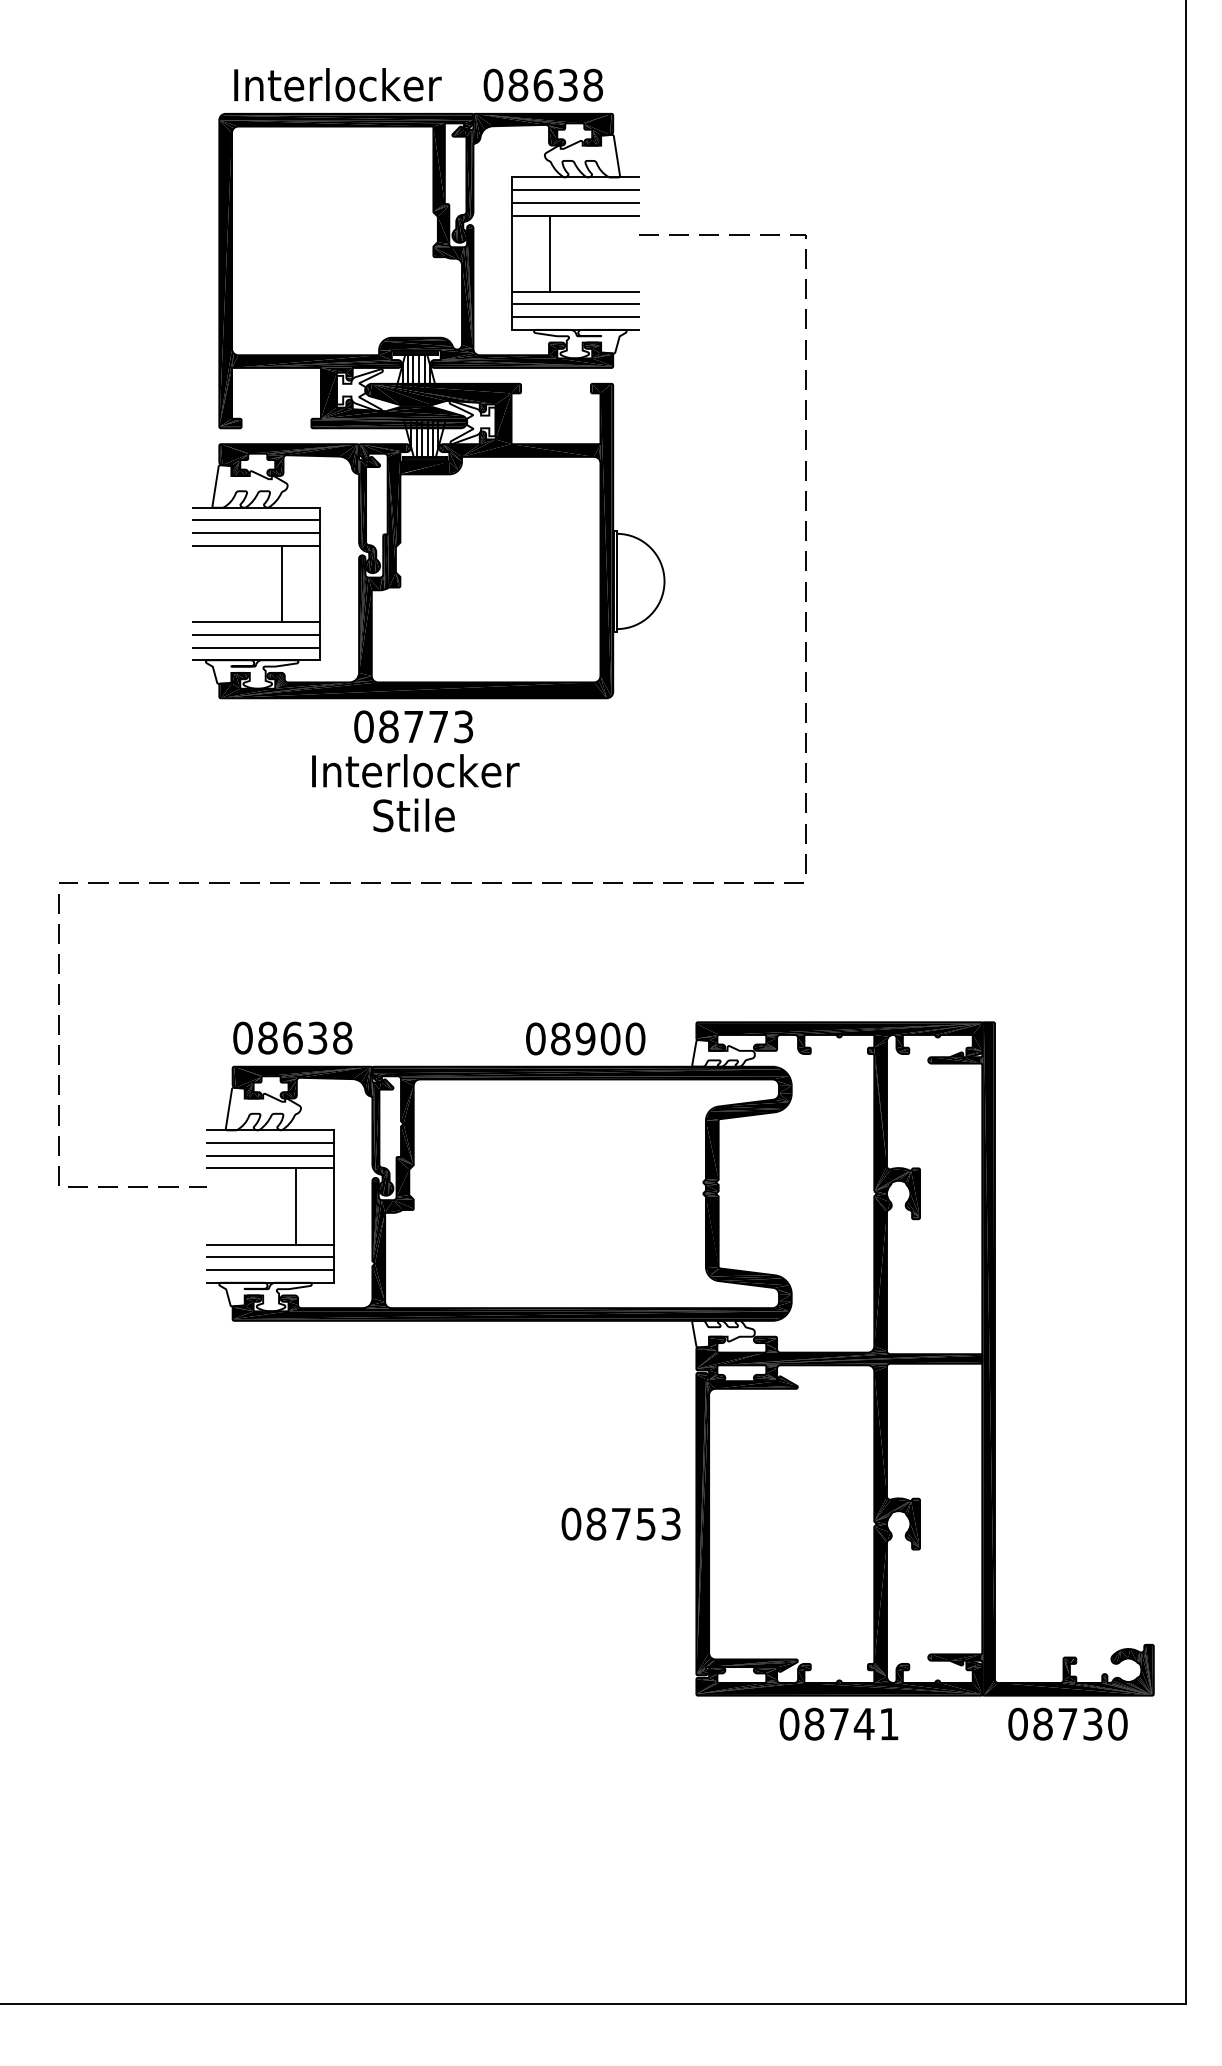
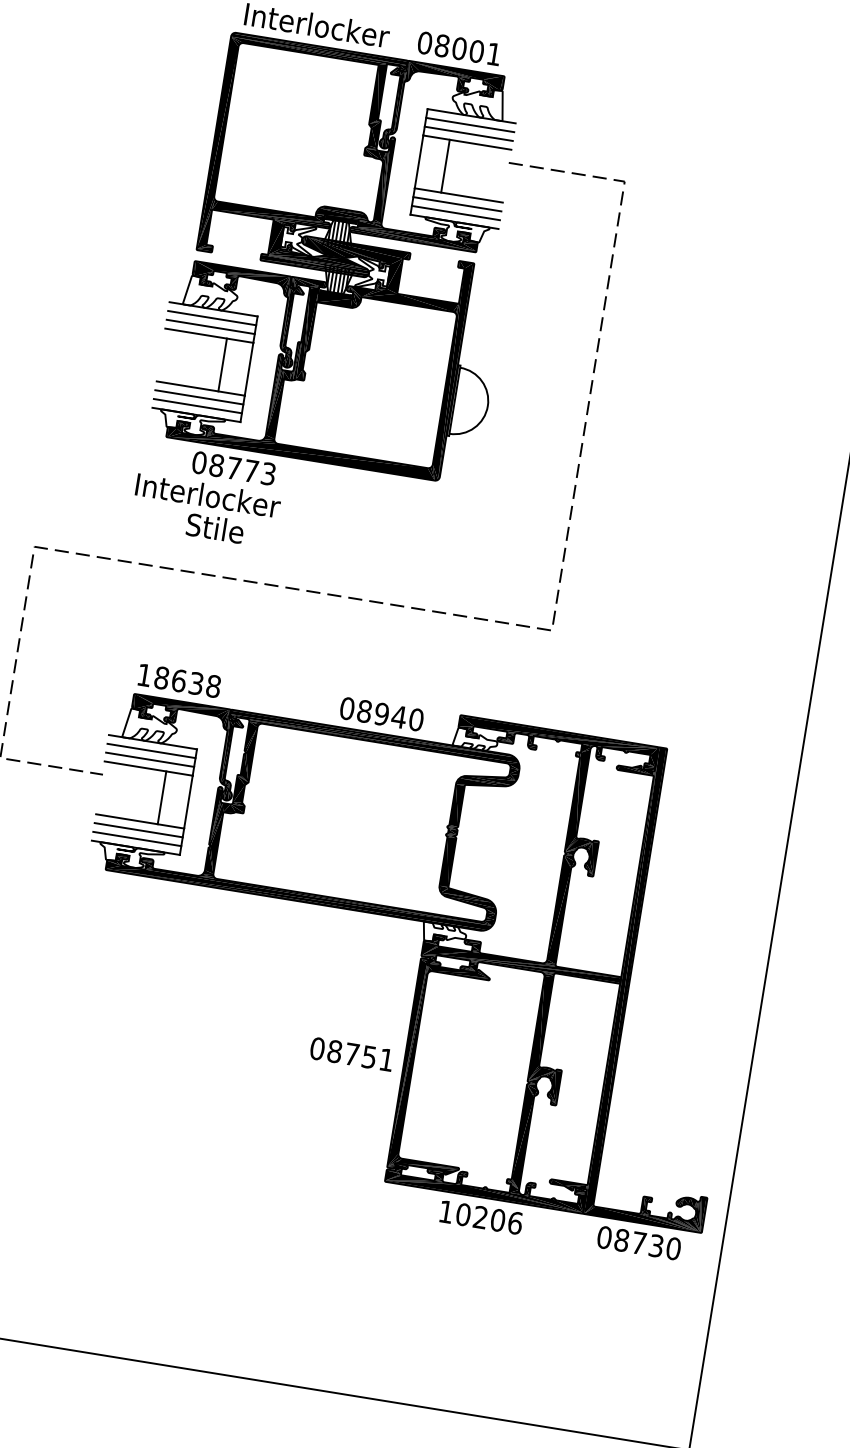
text: (568, 84) -> (477, 51), 08638 -> 08001
text: (413, 726) -> (233, 468), moved
text: (415, 770) -> (208, 495), moved
text: (413, 815) -> (214, 528), moved
text: (242, 1037) -> (144, 674), 08638 -> 18638
text: (610, 1038) -> (399, 716), 08900 -> 08940
text: (670, 1523) -> (386, 1059), 08753 -> 08751
text: (839, 1723) -> (480, 1217), 08741 -> 10206

